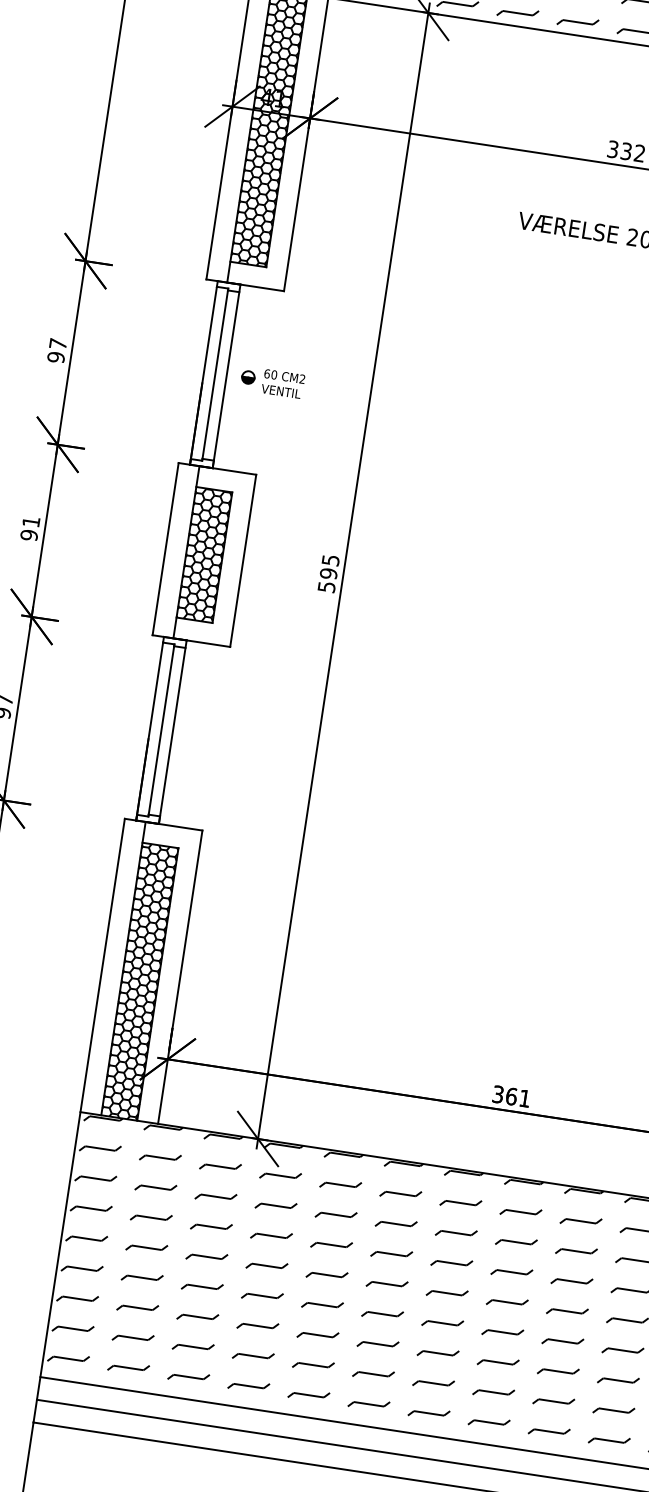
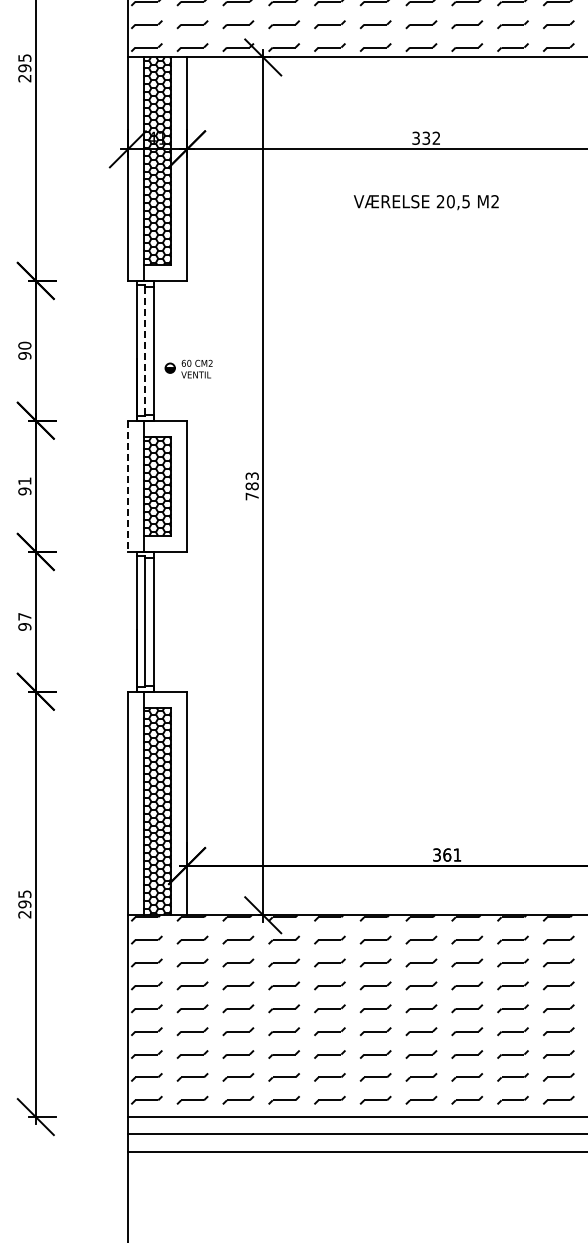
text: (57, 343) -> (24, 345), 97 -> 90
line: (215, 375) -> (145, 351), solid -> dashed
part: (272, 381) -> (188, 368), moved
line: (165, 549) -> (127, 486), solid -> dashed
text: (327, 573) -> (251, 486), 595 -> 783

